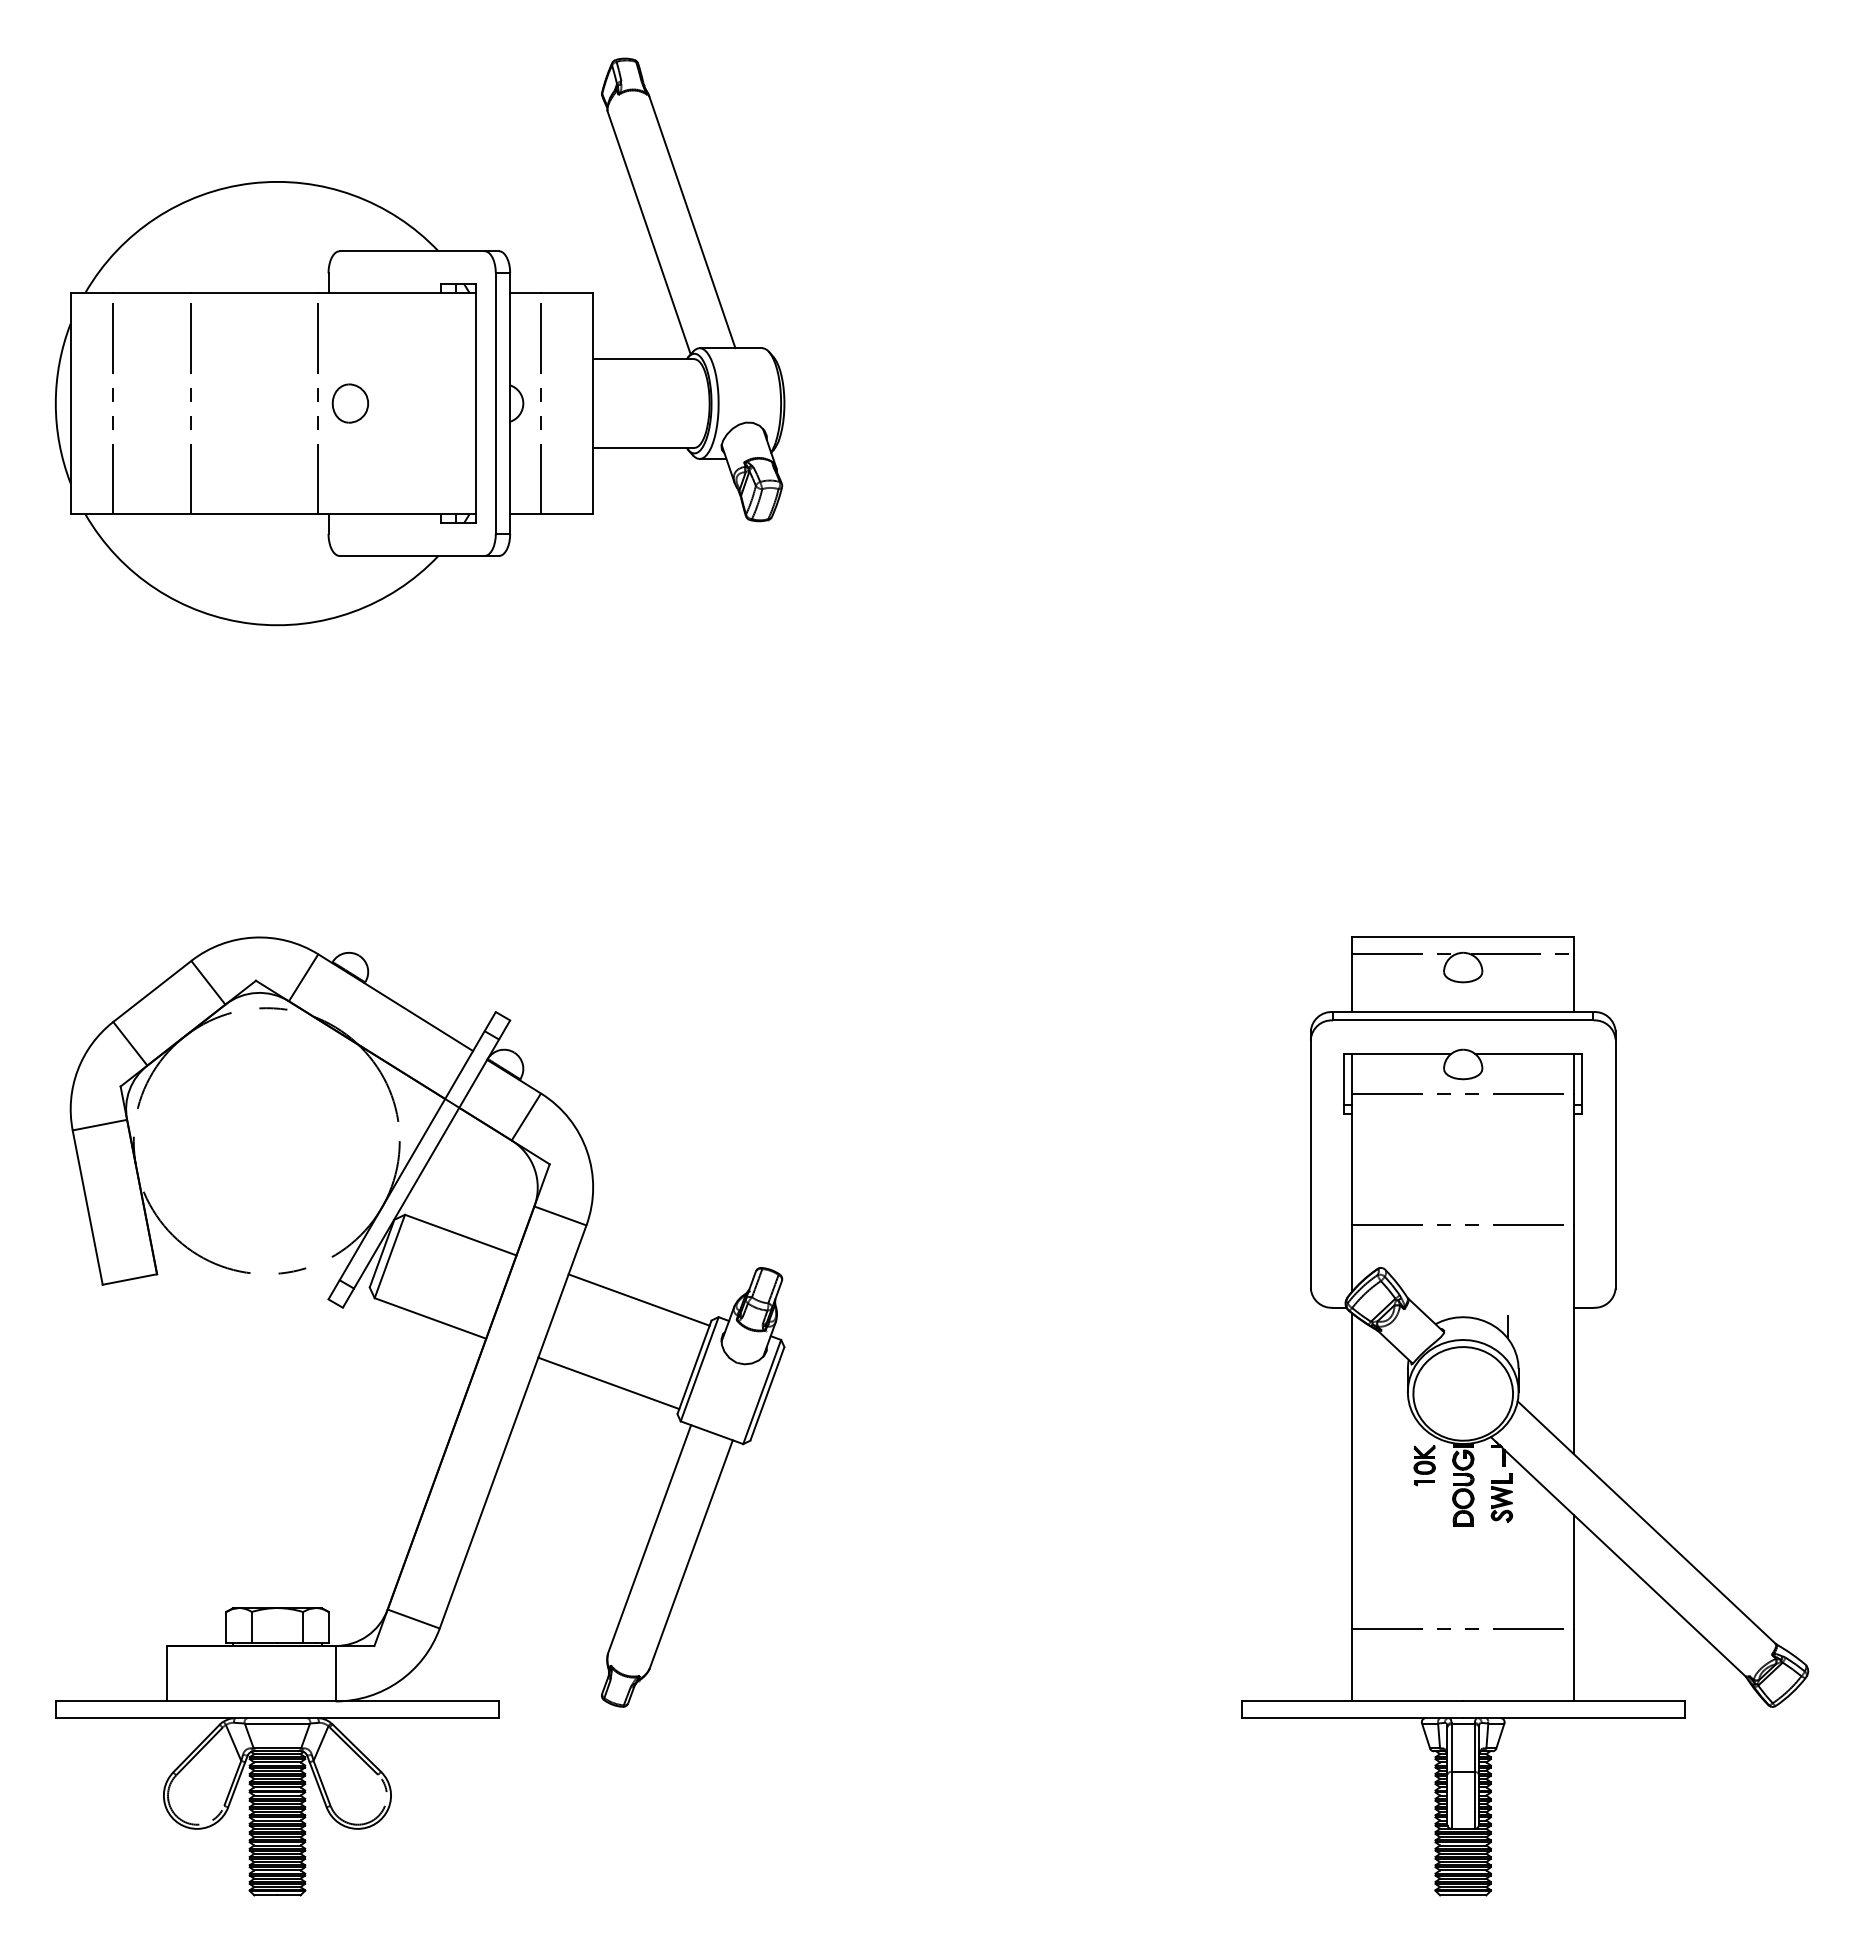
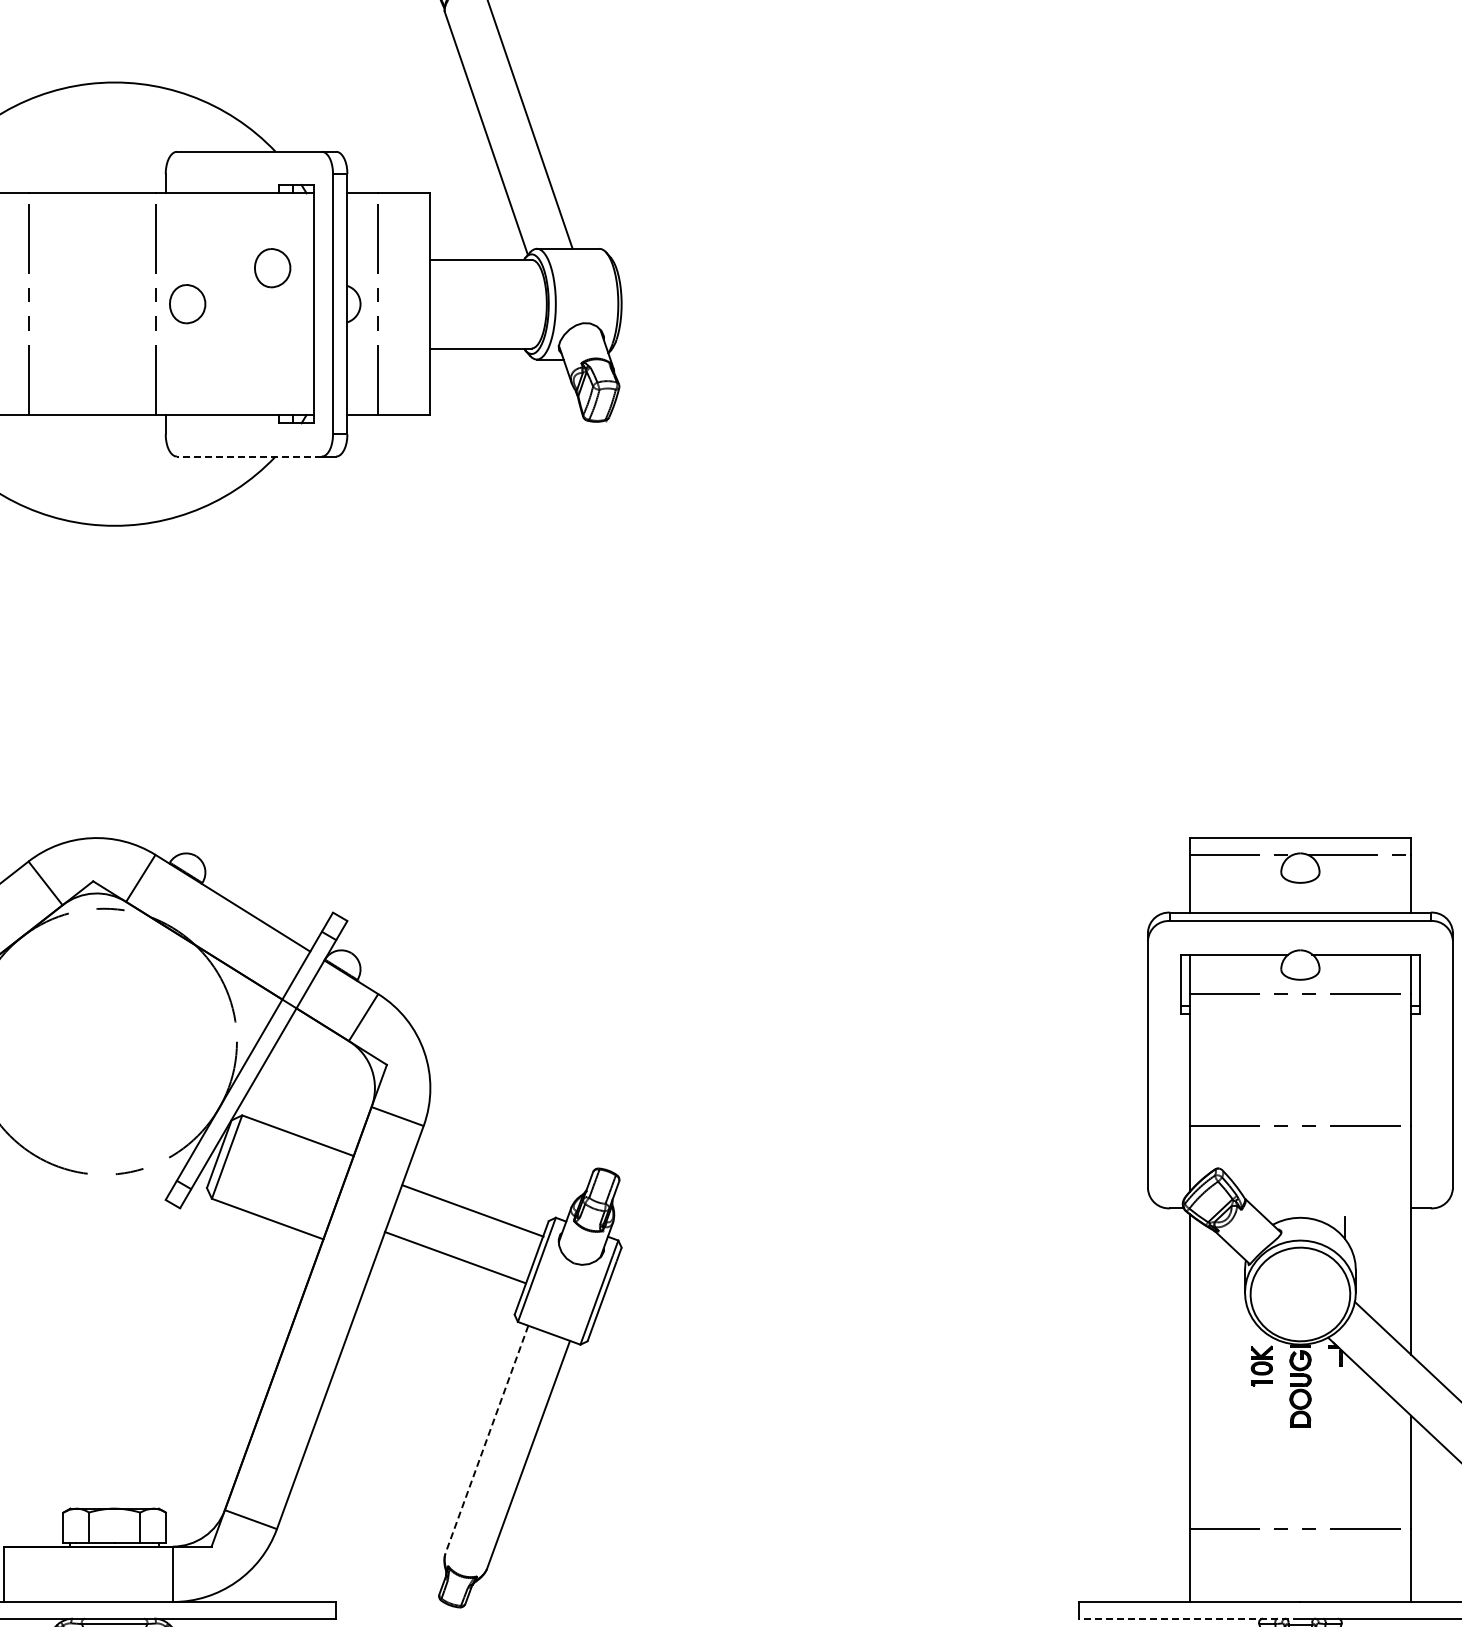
part: (434, 367) -> (271, 268), added
line: (411, 555) -> (248, 456), solid -> dashed
line: (638, 1299) -> (454, 1257), moved
line: (608, 1383) -> (472, 1211), moved
part: (1501, 1497) -> (1338, 1398), removed
line: (649, 1539) -> (486, 1440), solid -> dashed
line: (1352, 1718) -> (1189, 1619), solid -> dashed

